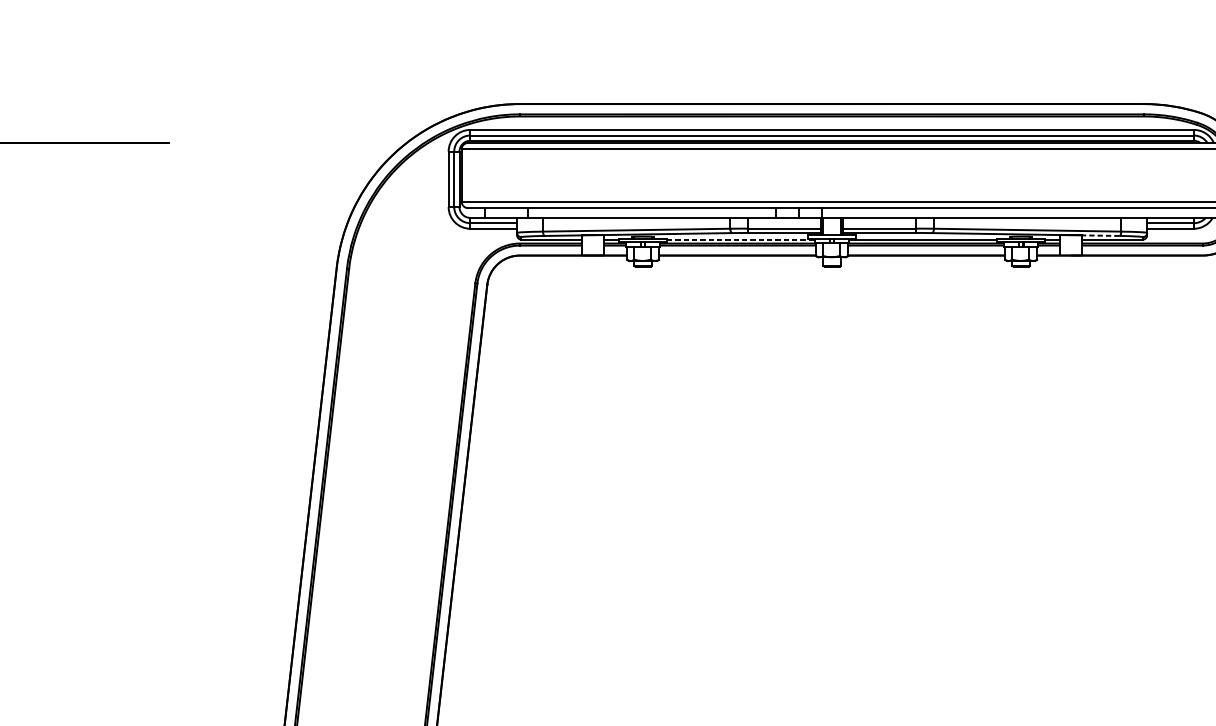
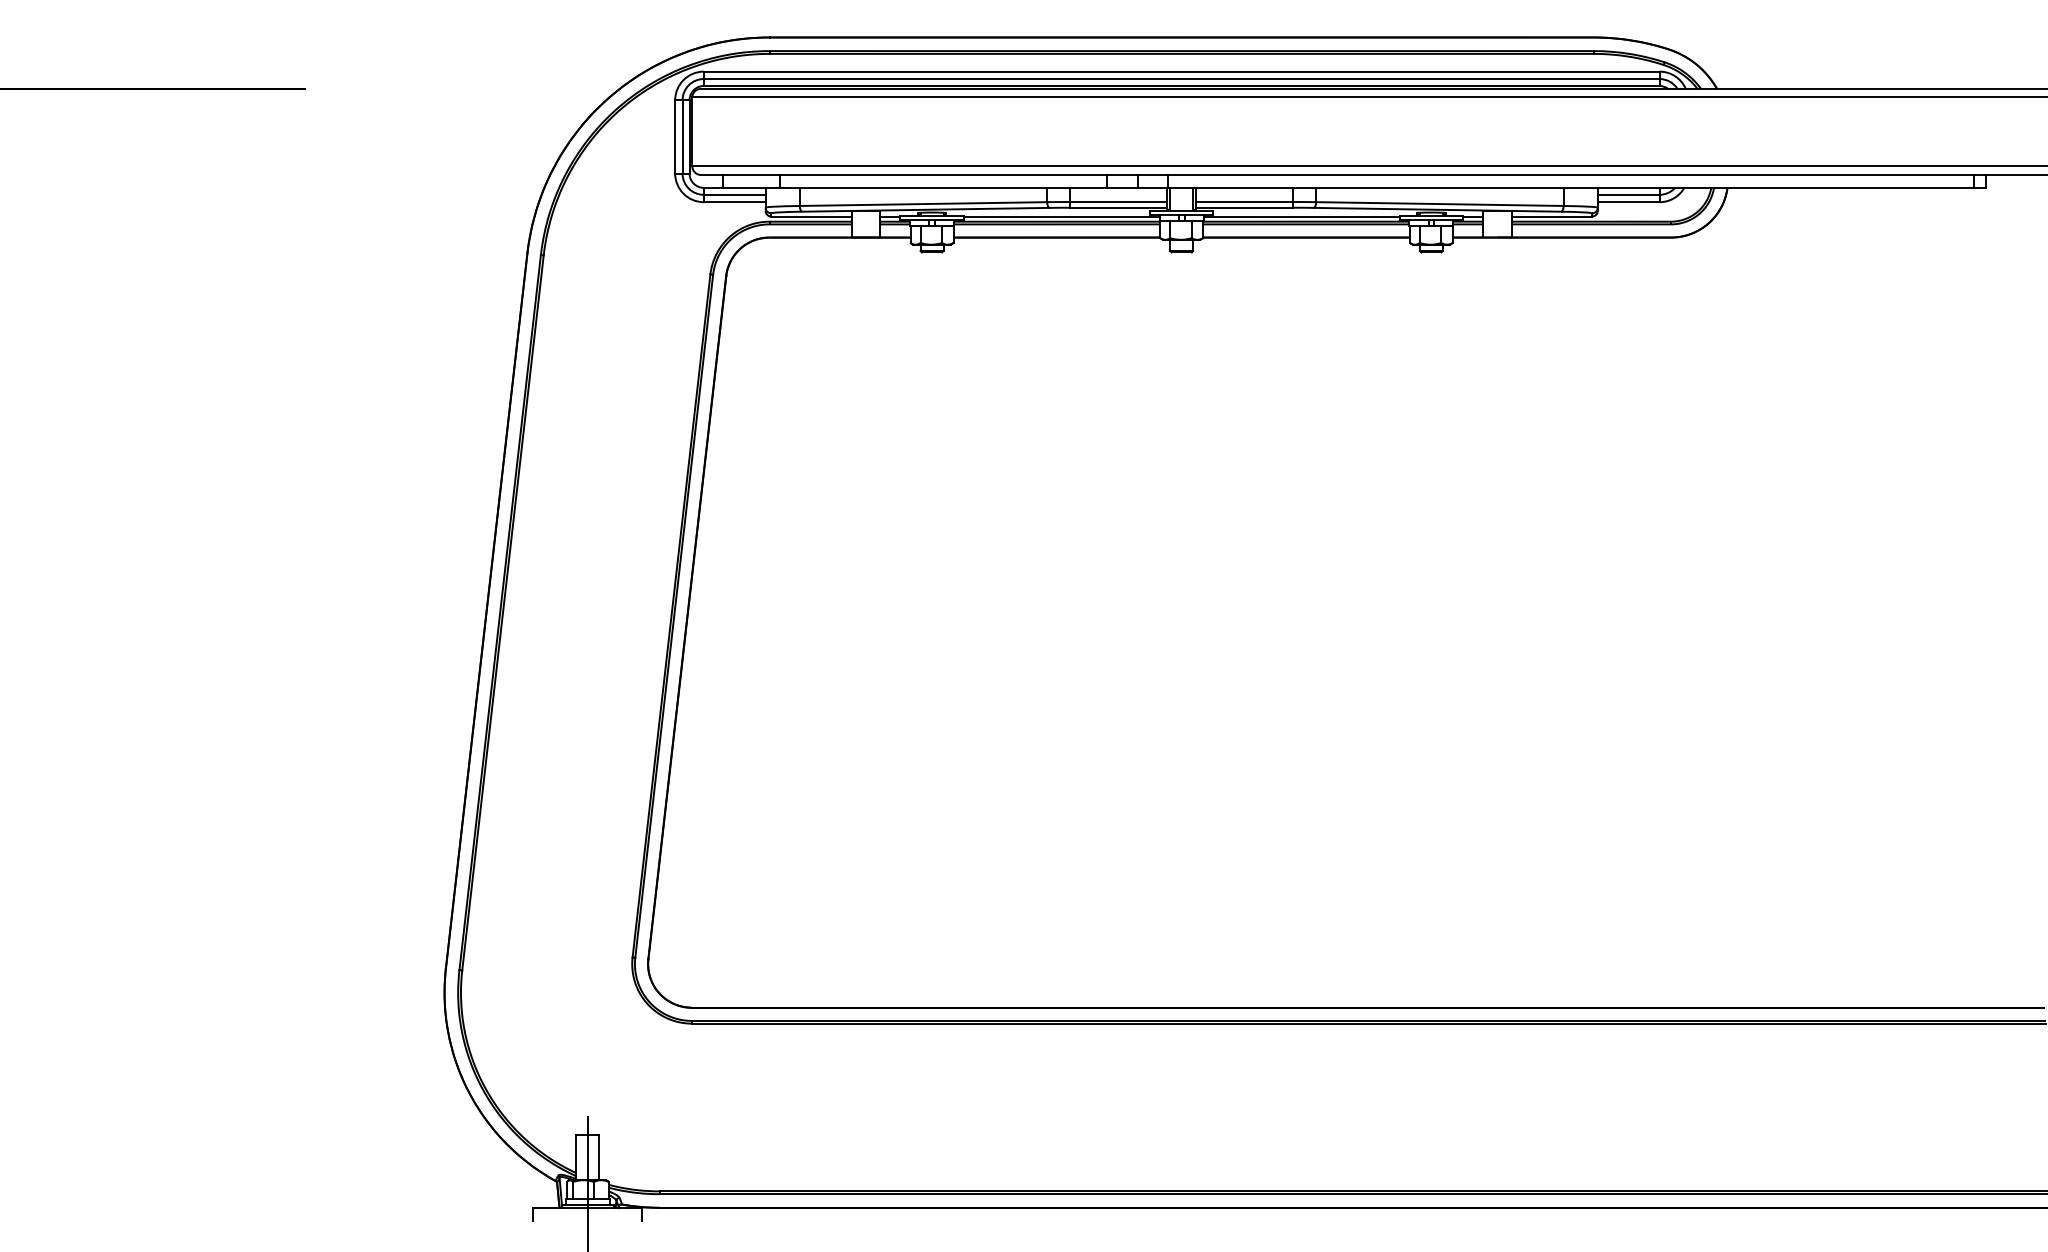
line: (1100, 235) -> (1536, 211), dashed -> solid
line: (741, 239) -> (1062, 216), dashed -> solid

